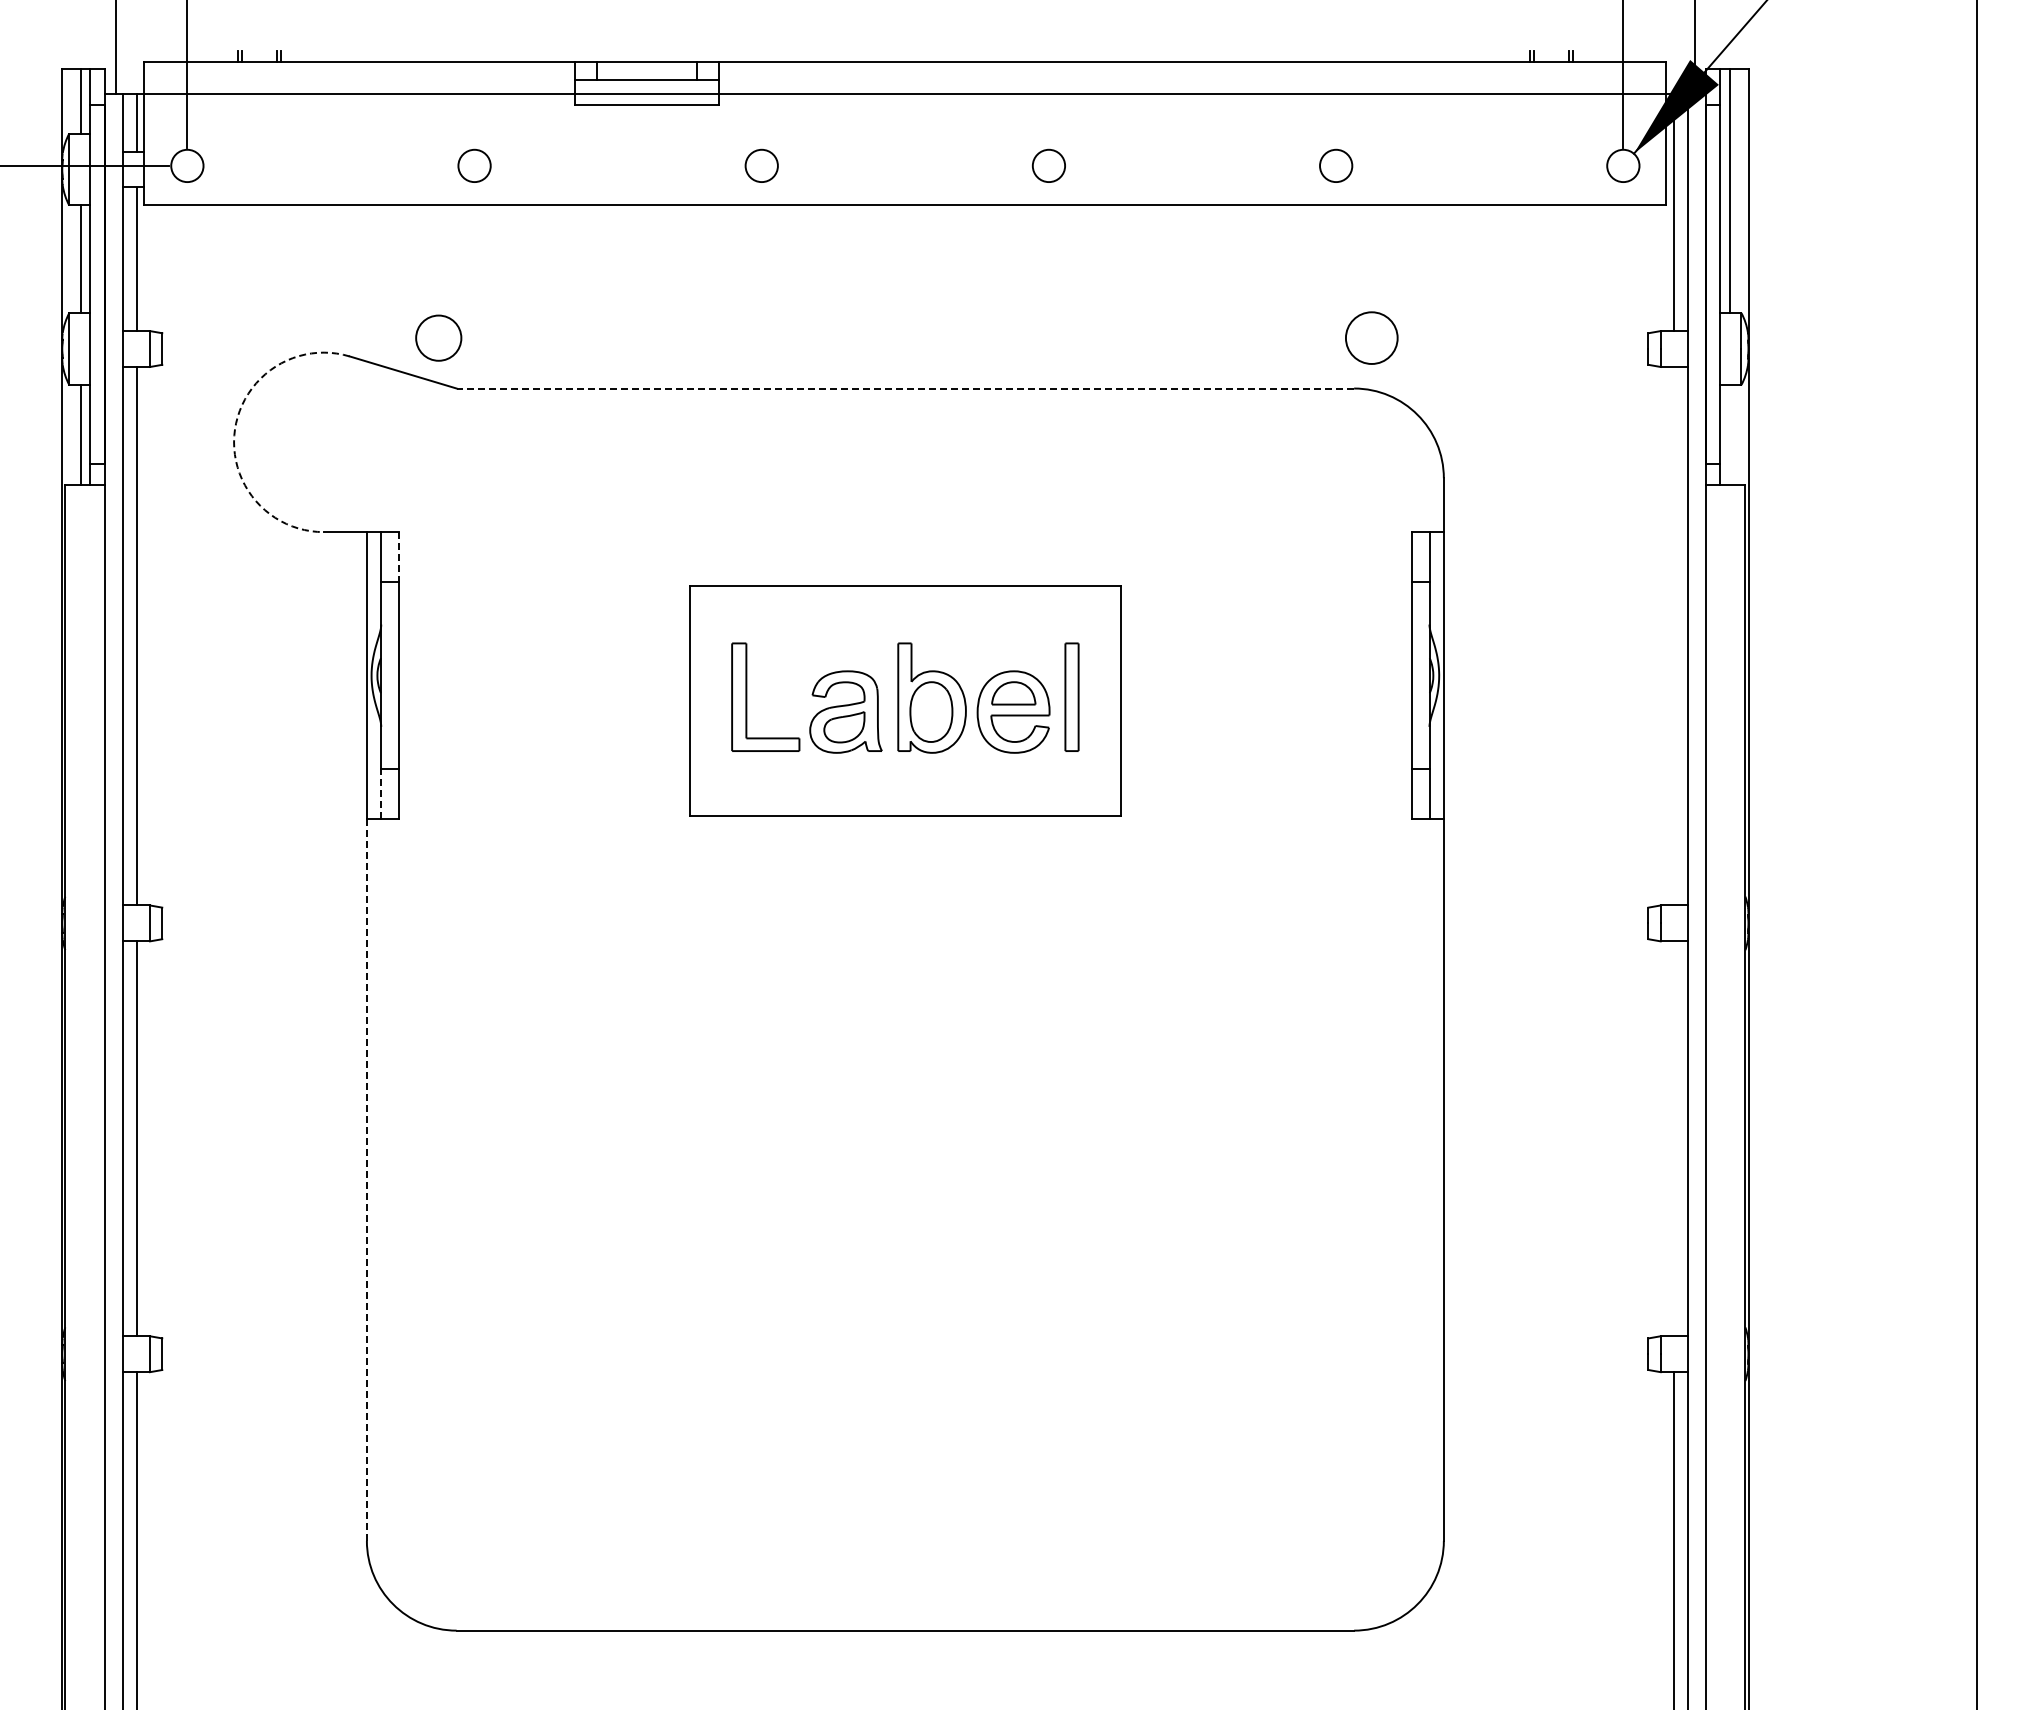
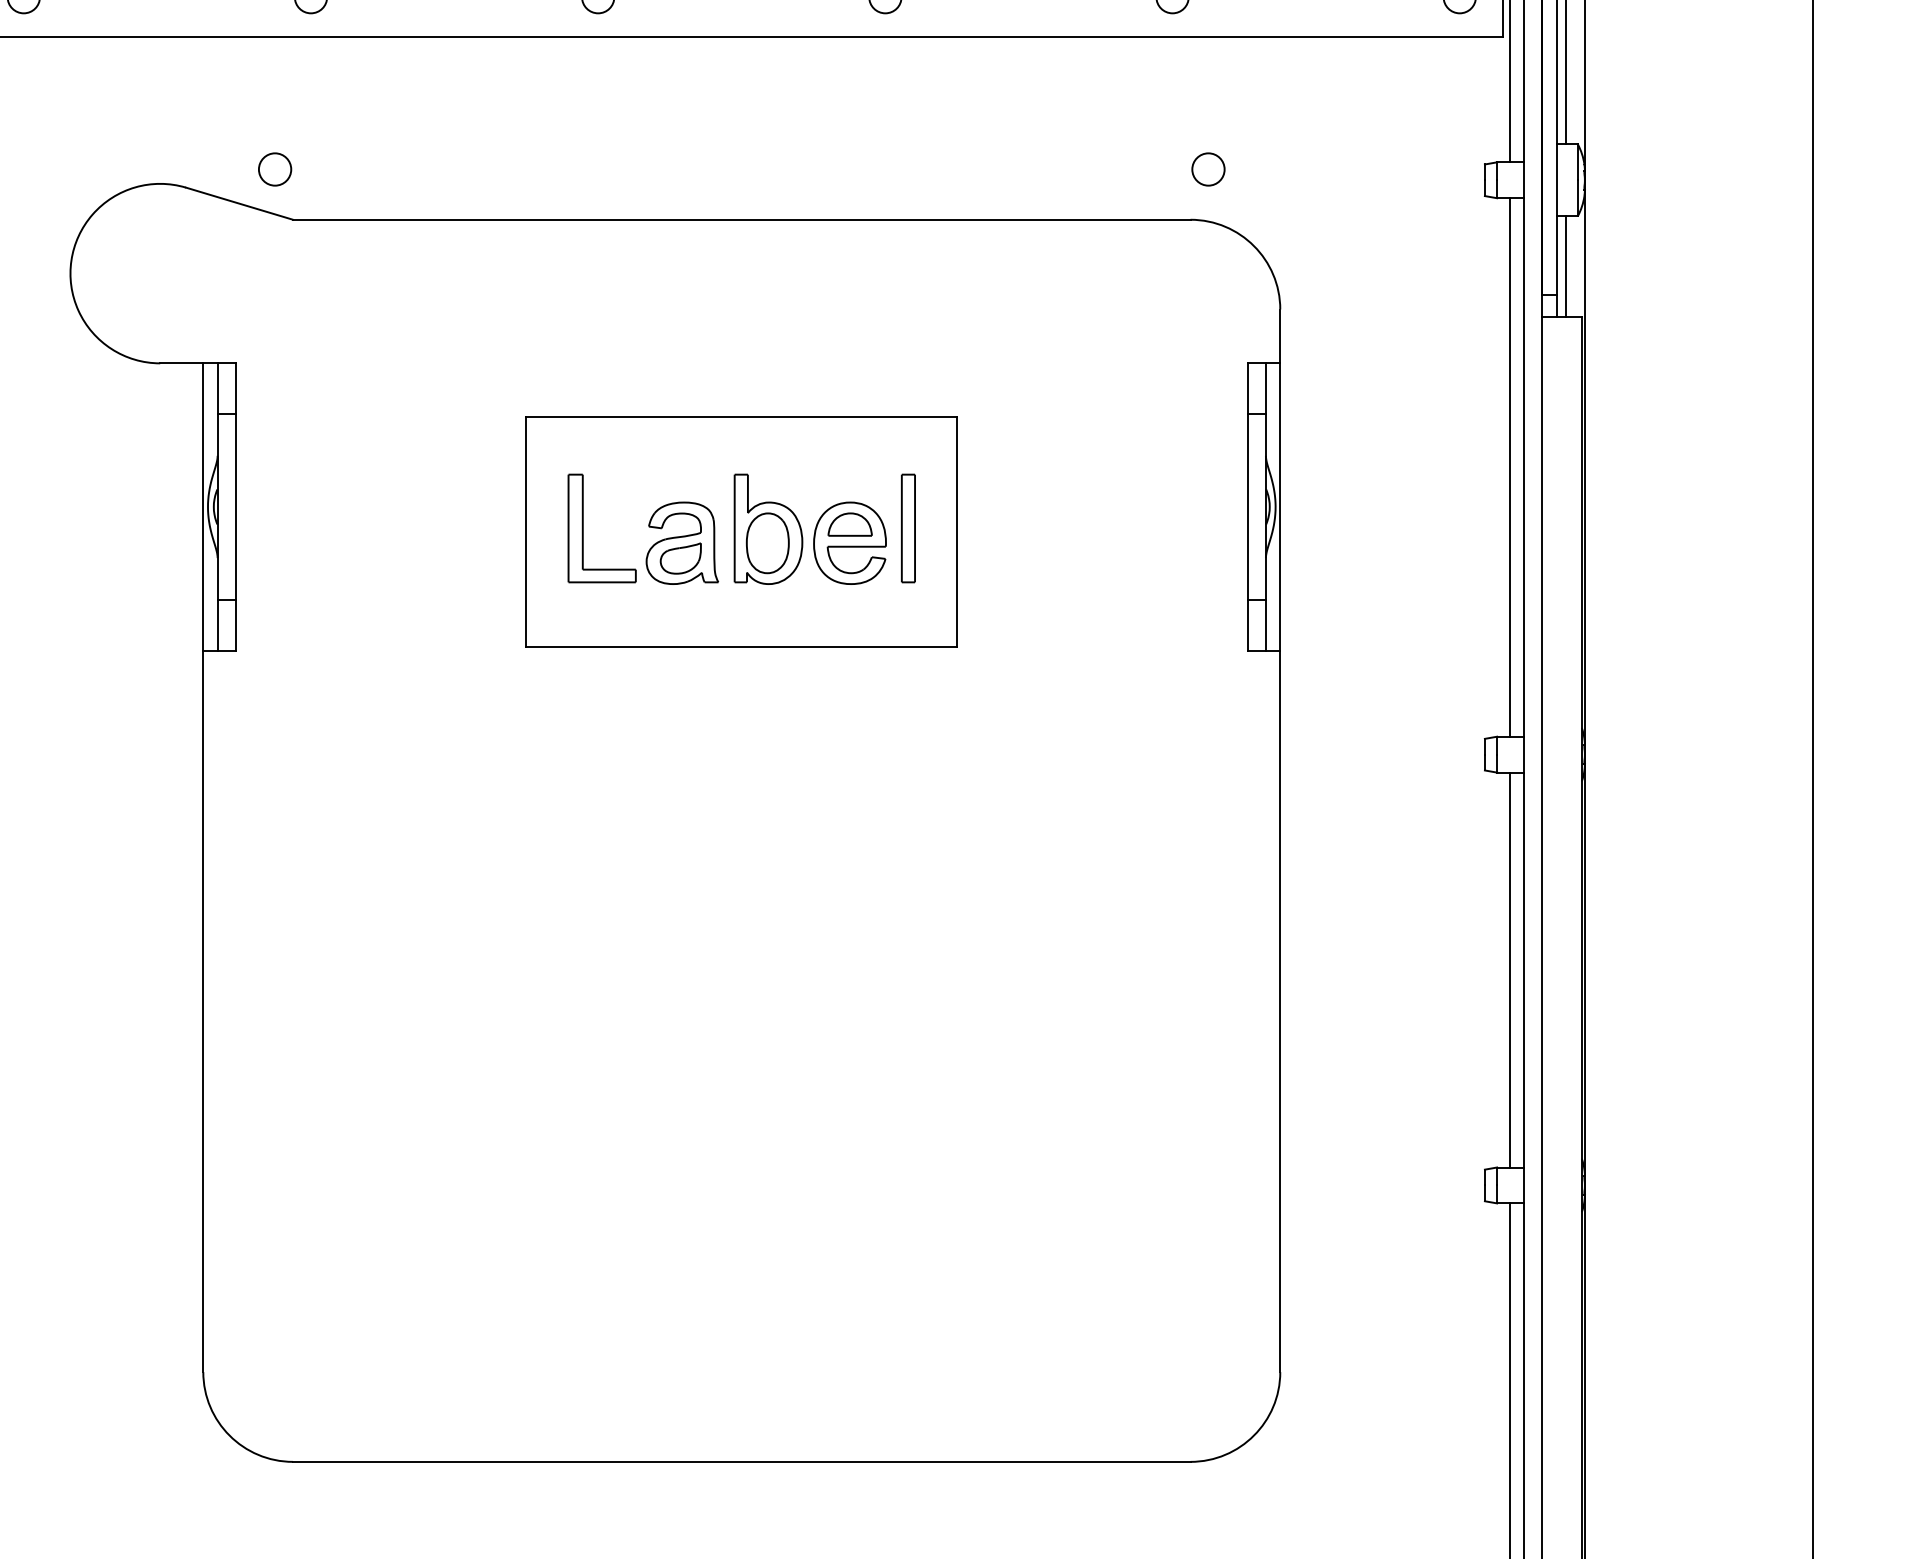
circle: (438, 338) -> (274, 169), size x0.71
circle: (1372, 338) -> (1208, 169), size x0.62
line: (905, 388) -> (741, 219), dashed -> solid
arc: (235, 429) -> (71, 260), dashed -> solid
line: (1729, 434) -> (1565, 265), added
line: (399, 557) -> (235, 388), dashed -> solid
line: (1673, 635) -> (1509, 466), added
line: (381, 793) -> (217, 624), dashed -> solid
line: (1673, 1138) -> (1509, 969), added
line: (366, 1180) -> (202, 1011), dashed -> solid

